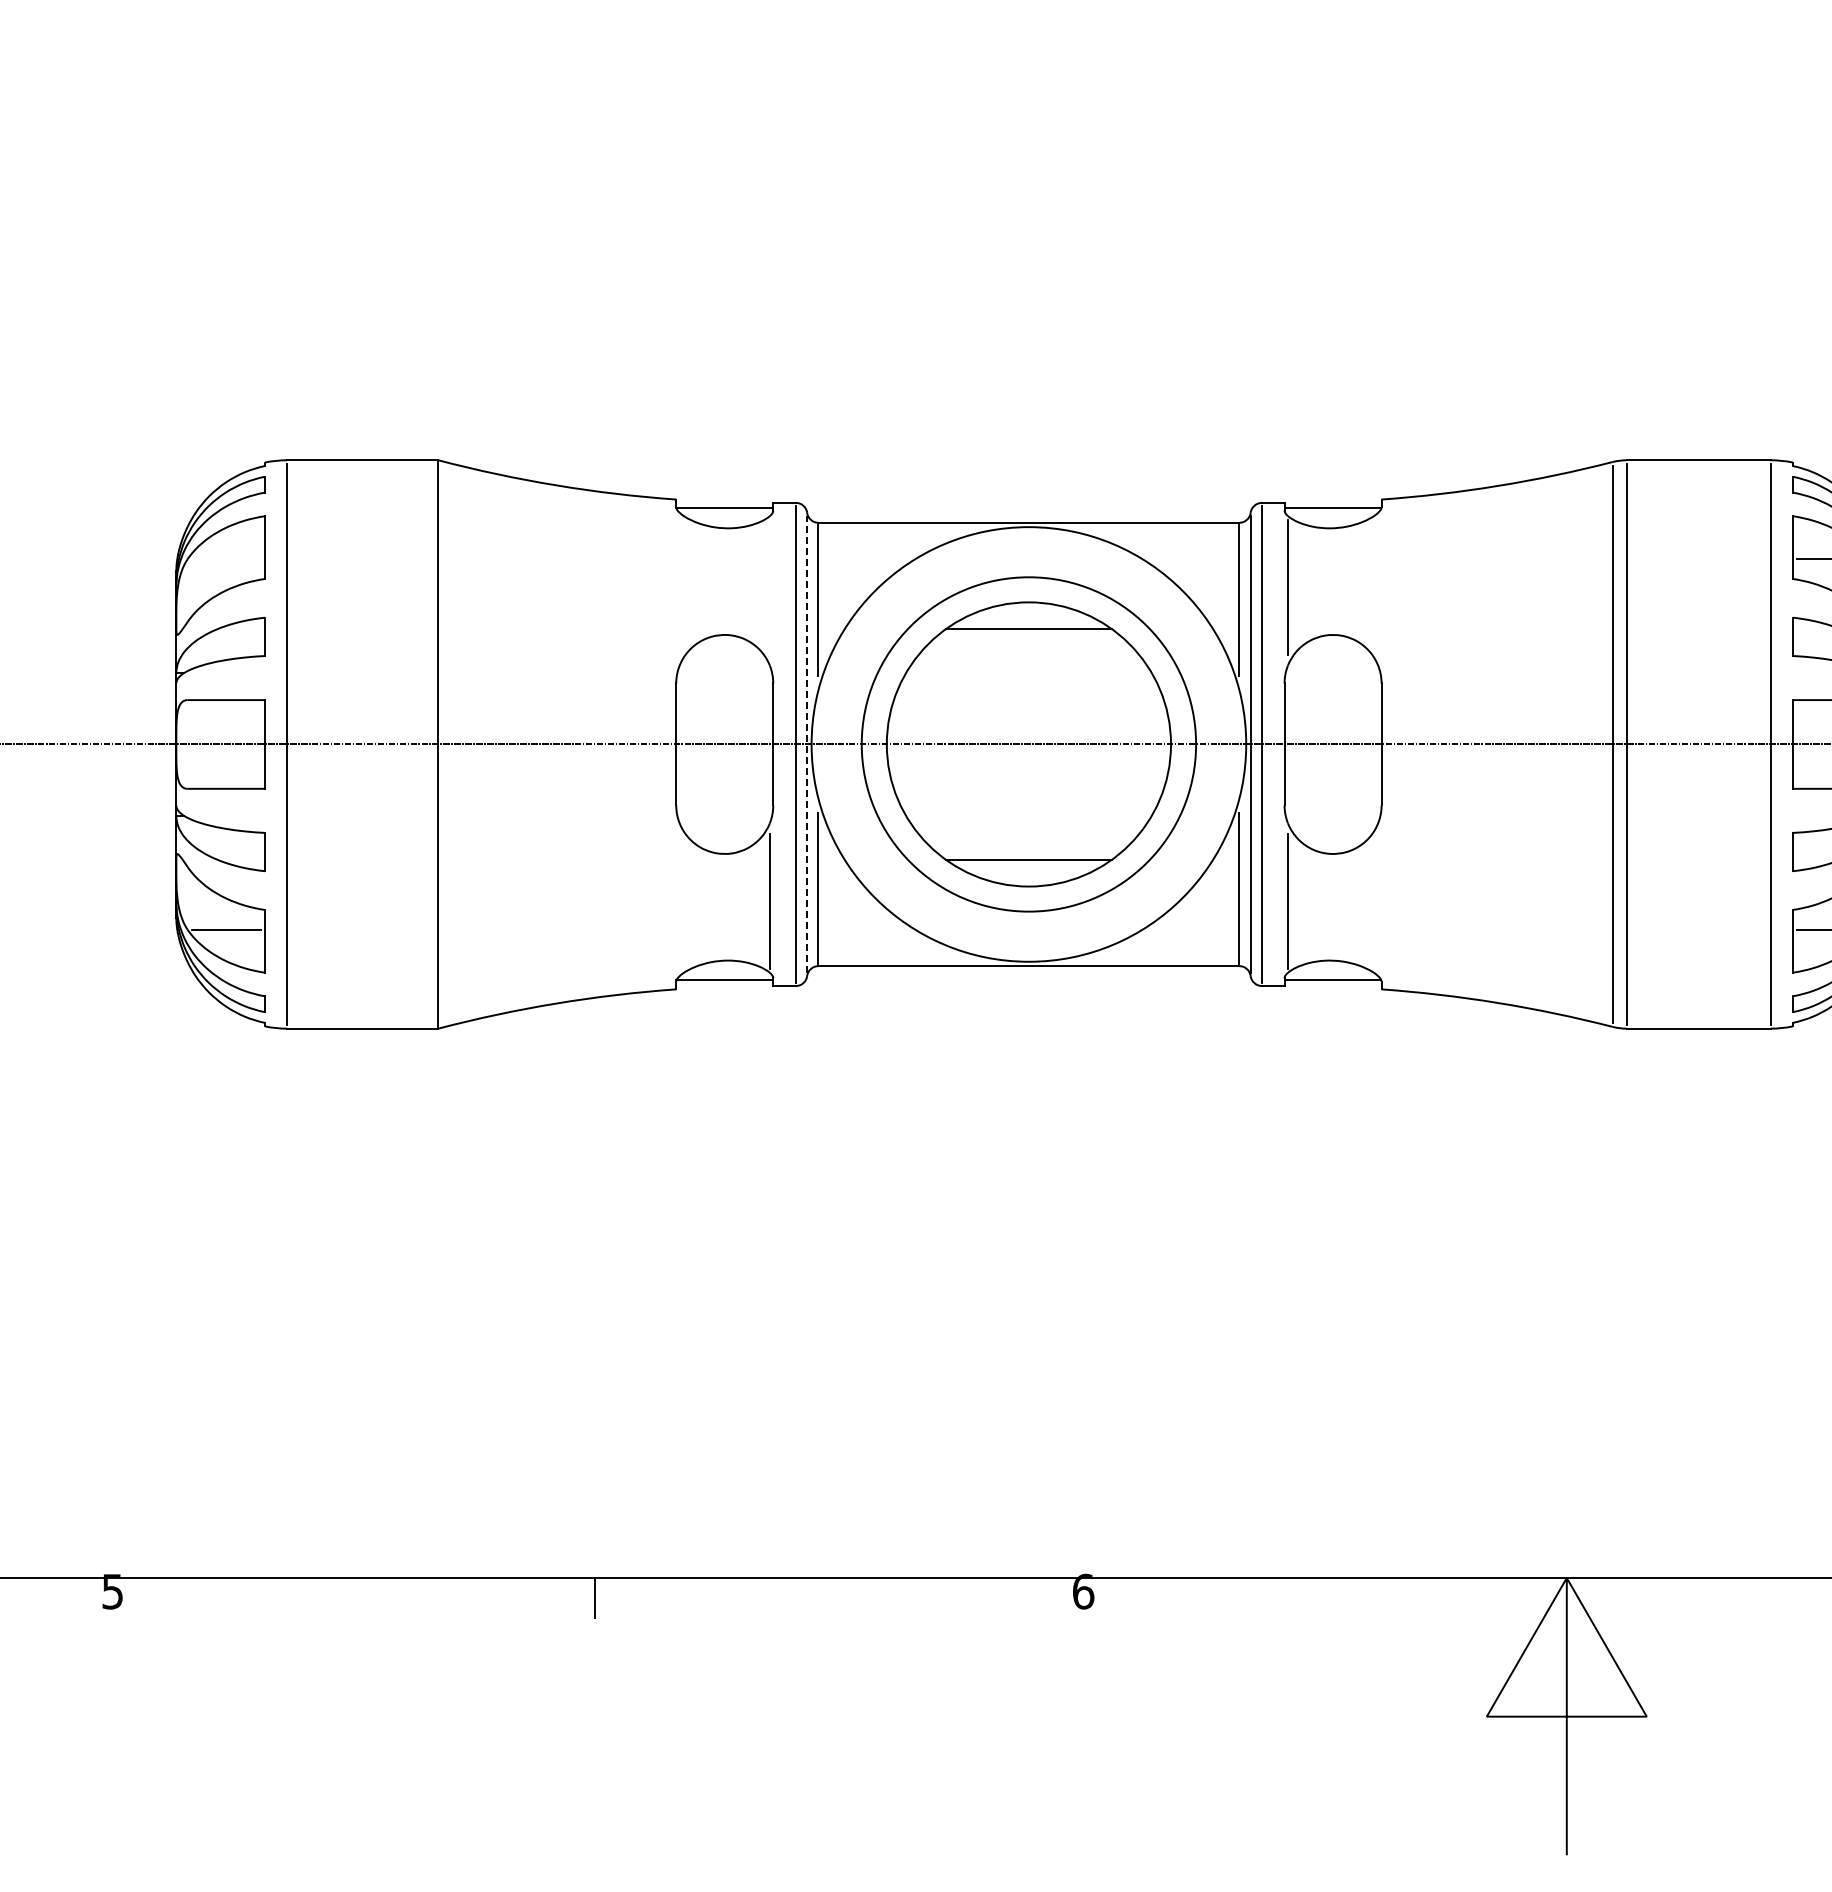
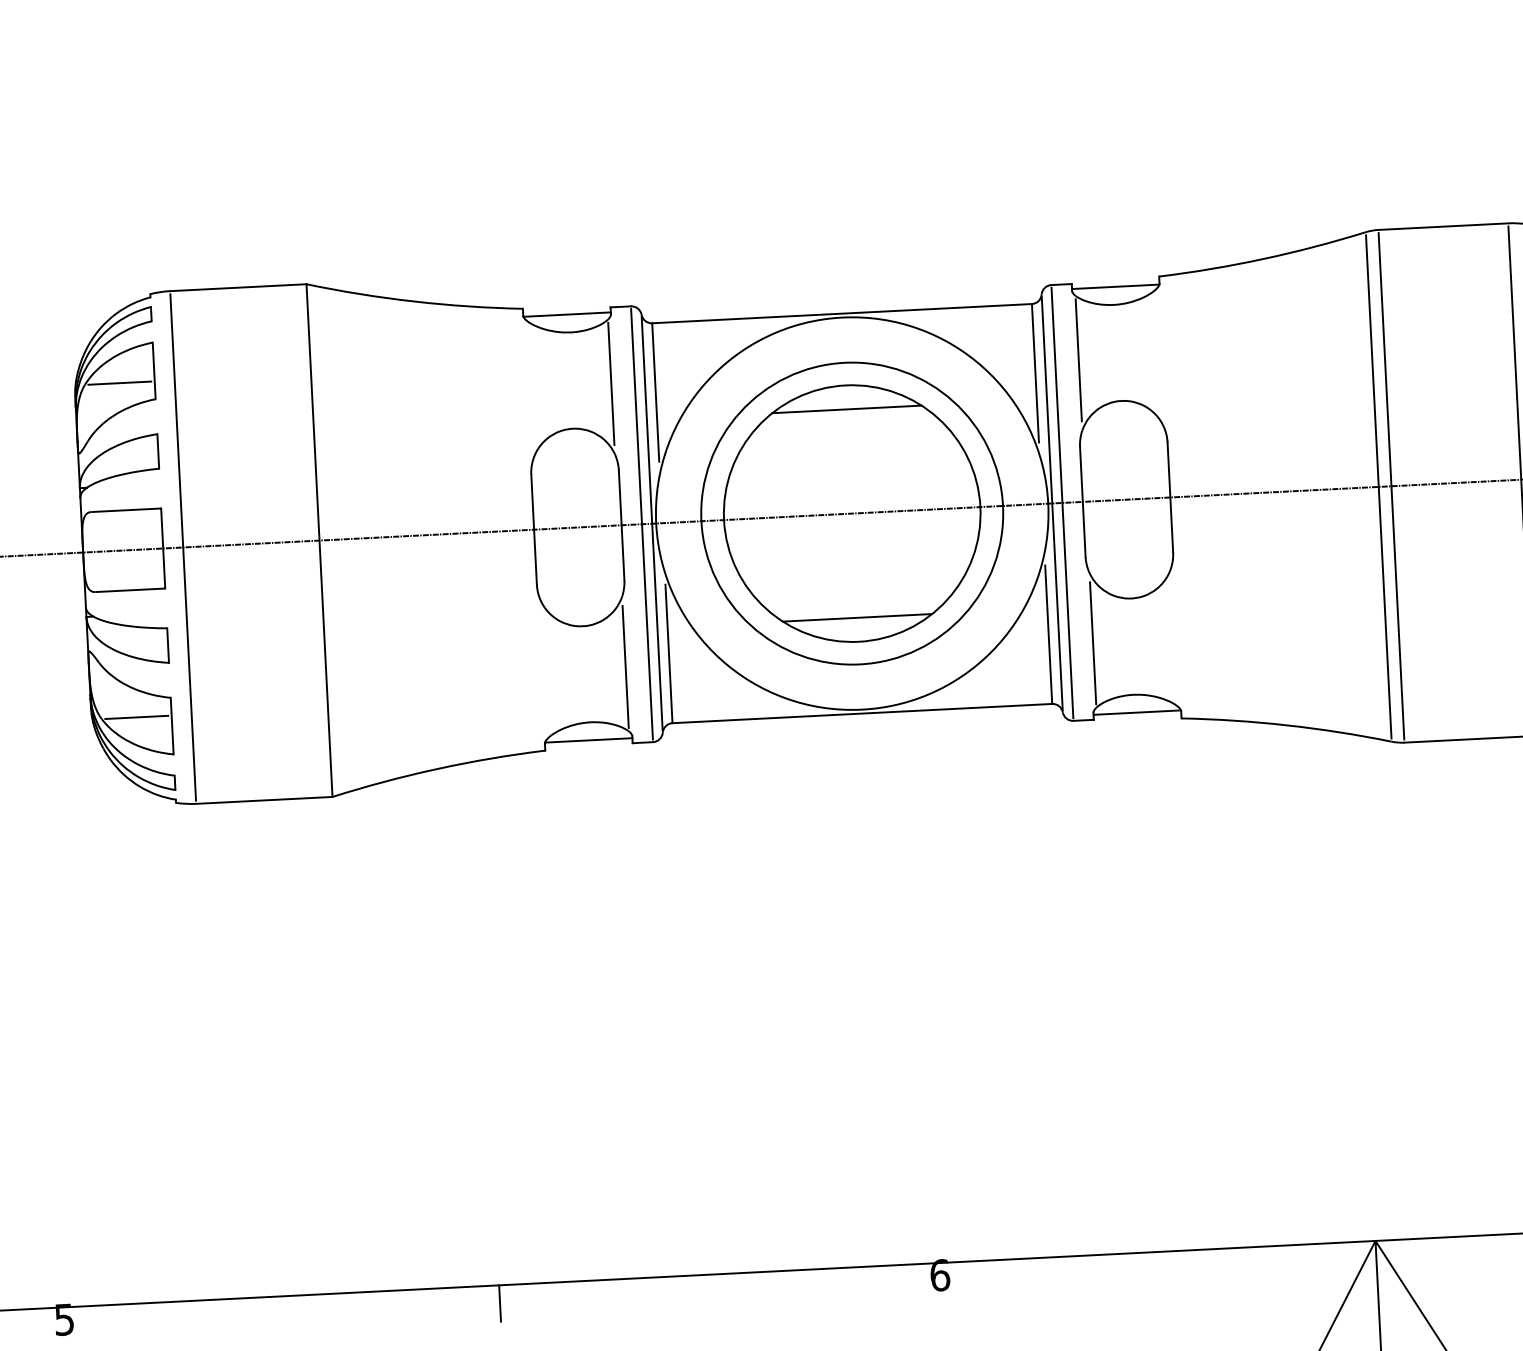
line: (226, 559) -> (119, 383), added
line: (769, 587) -> (611, 383), added
line: (807, 744) -> (652, 523), dashed -> solid

